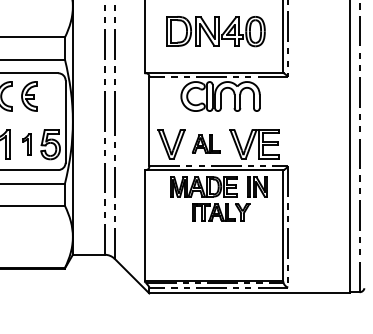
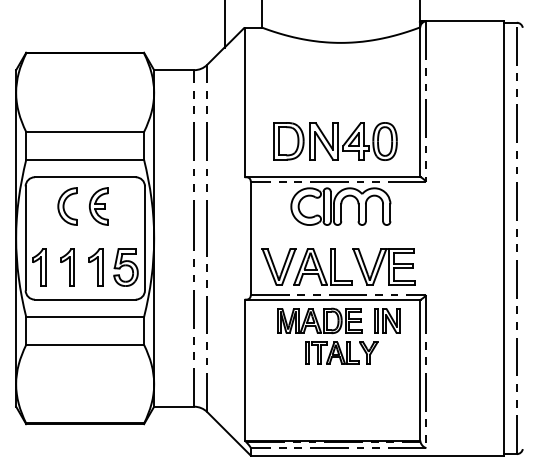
part: (216, 31) -> (335, 141), moved
part: (206, 143) -> (322, 266), size x1.67
part: (26, 144) -> (95, 267), size x1.43

